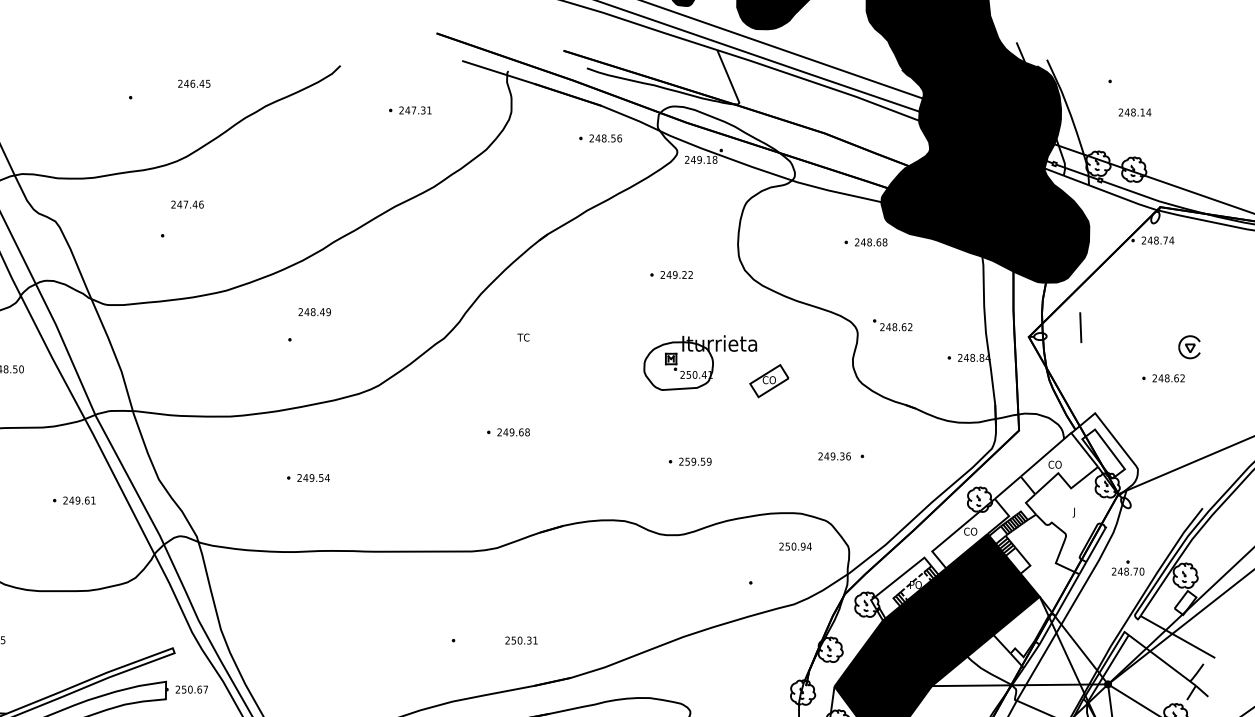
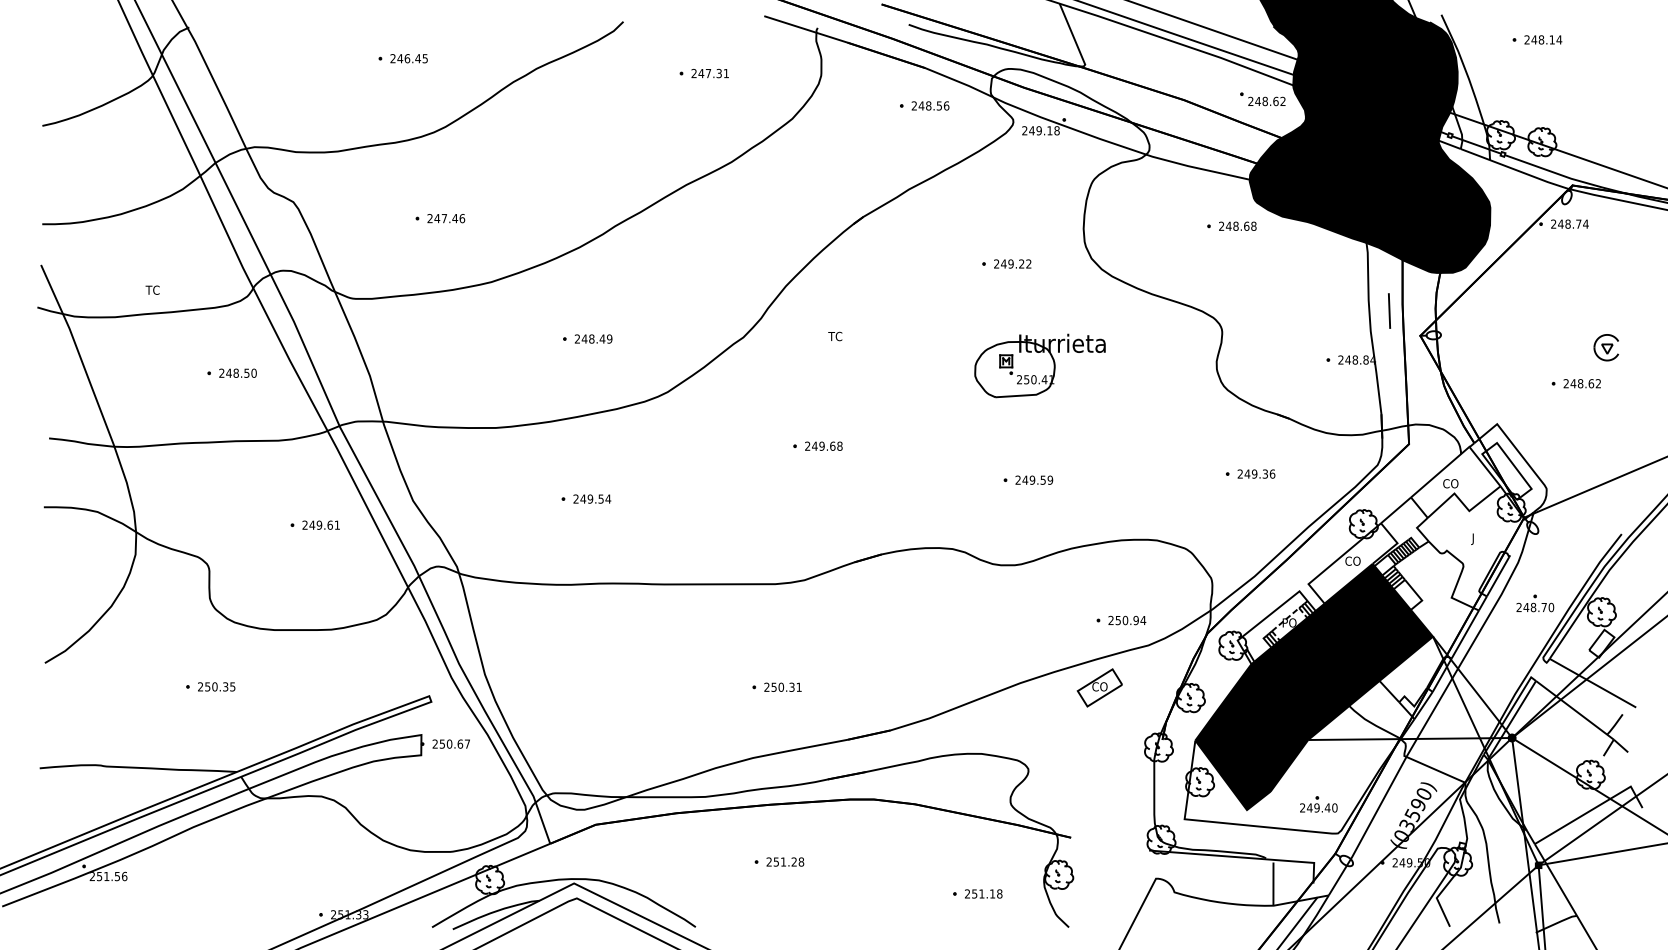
text: (193, 83) -> (408, 58), moved
text: (1135, 112) -> (1543, 39), moved
text: (187, 204) -> (446, 218), moved
text: (314, 311) -> (593, 338), moved
part: (892, 325) -> (1262, 99), moved
line: (1080, 327) -> (1389, 310), moved
part: (768, 380) -> (1099, 687), moved
text: (834, 455) -> (1256, 473), moved
text: (687, 461) -> (1025, 479), 259.59 -> 249.59
text: (795, 546) -> (1127, 620), moved
text: (521, 639) -> (782, 686), moved

